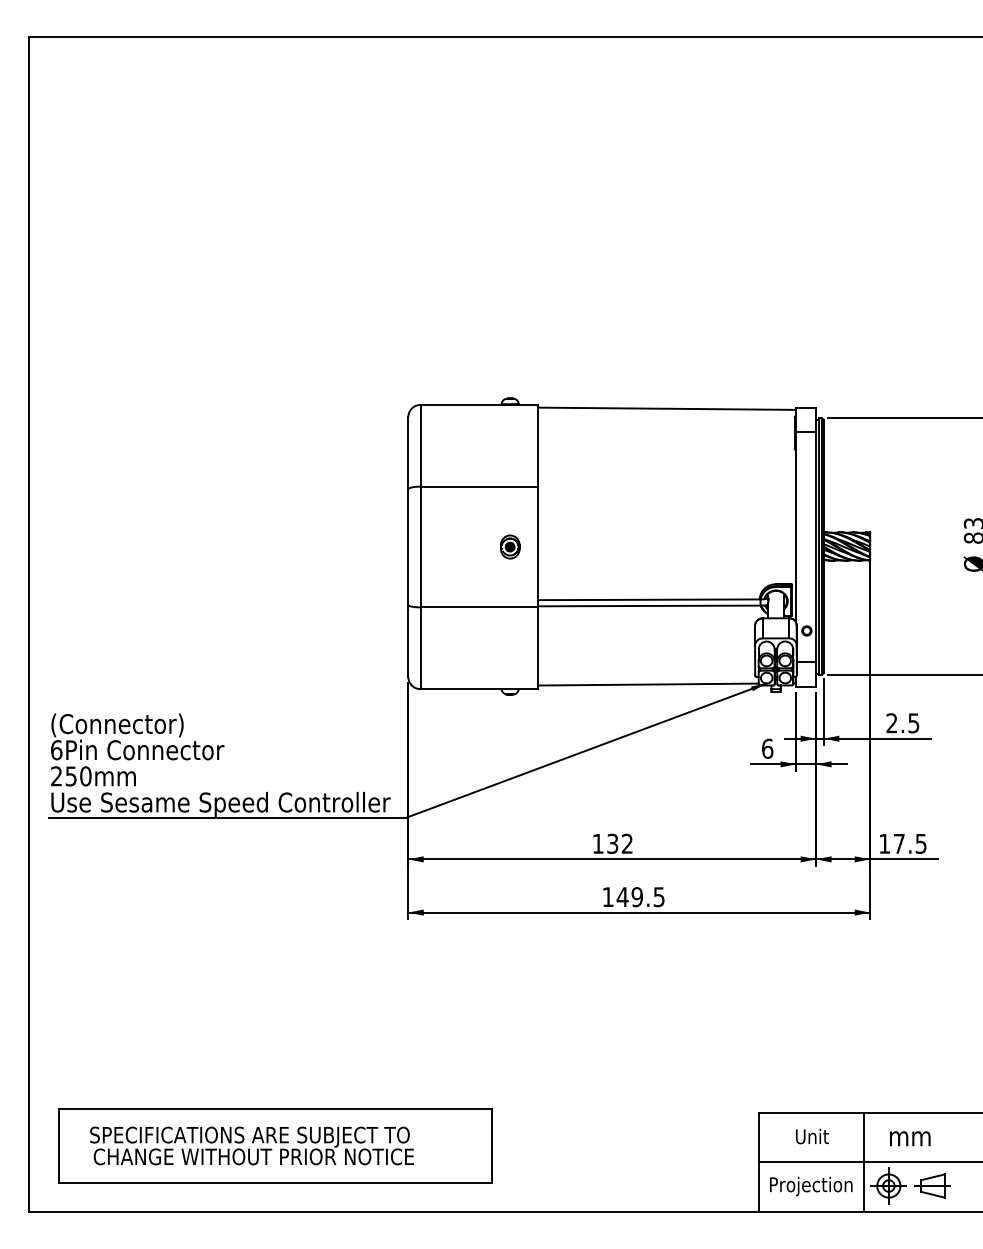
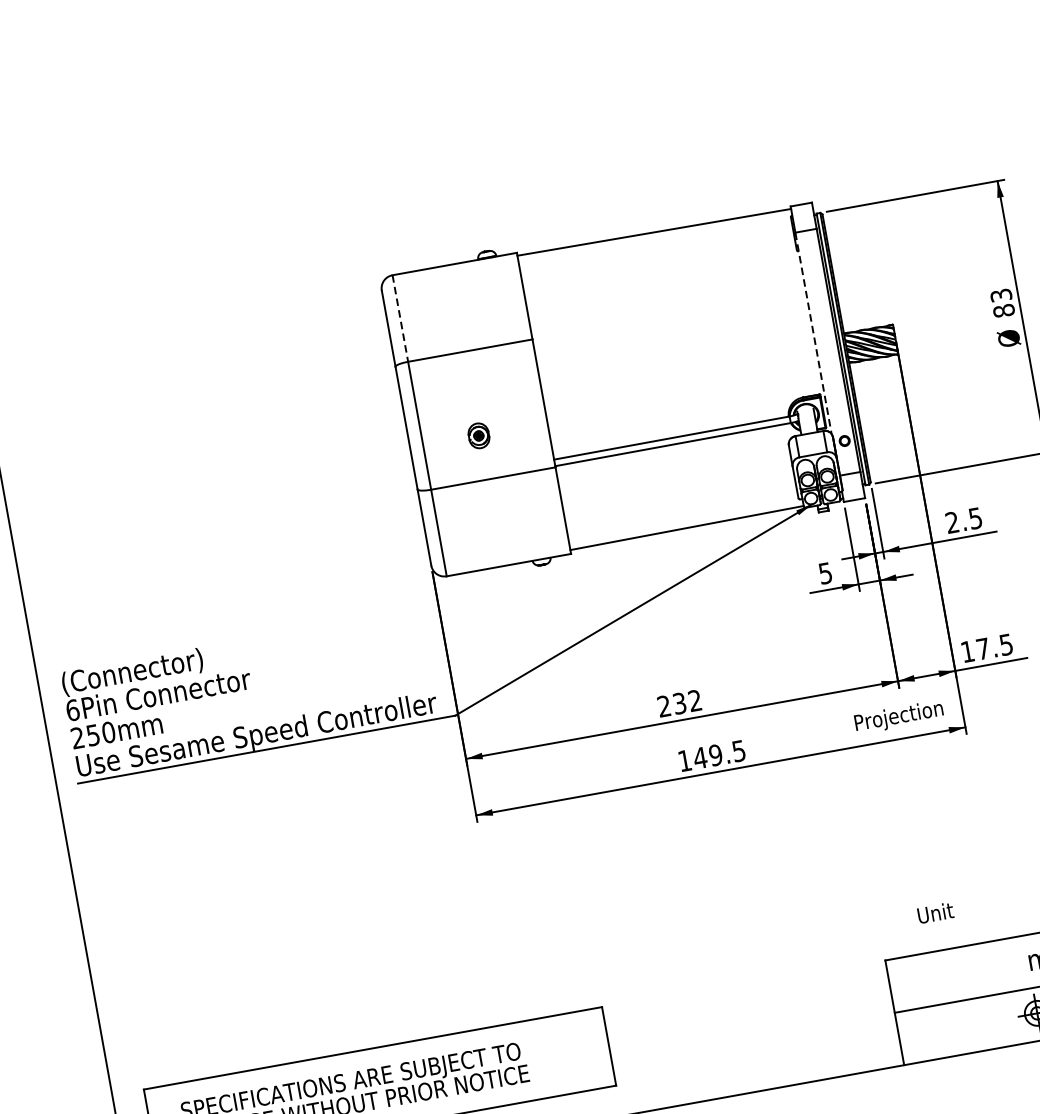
line: (420, 445) -> (400, 318), solid -> dashed
line: (796, 527) -> (814, 333), solid -> dashed
part: (510, 546) -> (479, 435), moved
text: (767, 748) -> (825, 573), 6 -> 5
text: (597, 843) -> (663, 706), 132 -> 232
text: (812, 1136) -> (935, 912), moved
line: (863, 1161) -> (1005, 992), removed
text: (811, 1186) -> (899, 717), moved

